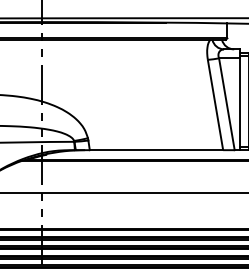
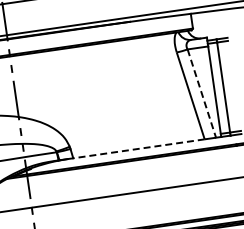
line: (226, 104) -> (201, 93), solid -> dashed
line: (156, 150) -> (139, 149), solid -> dashed

